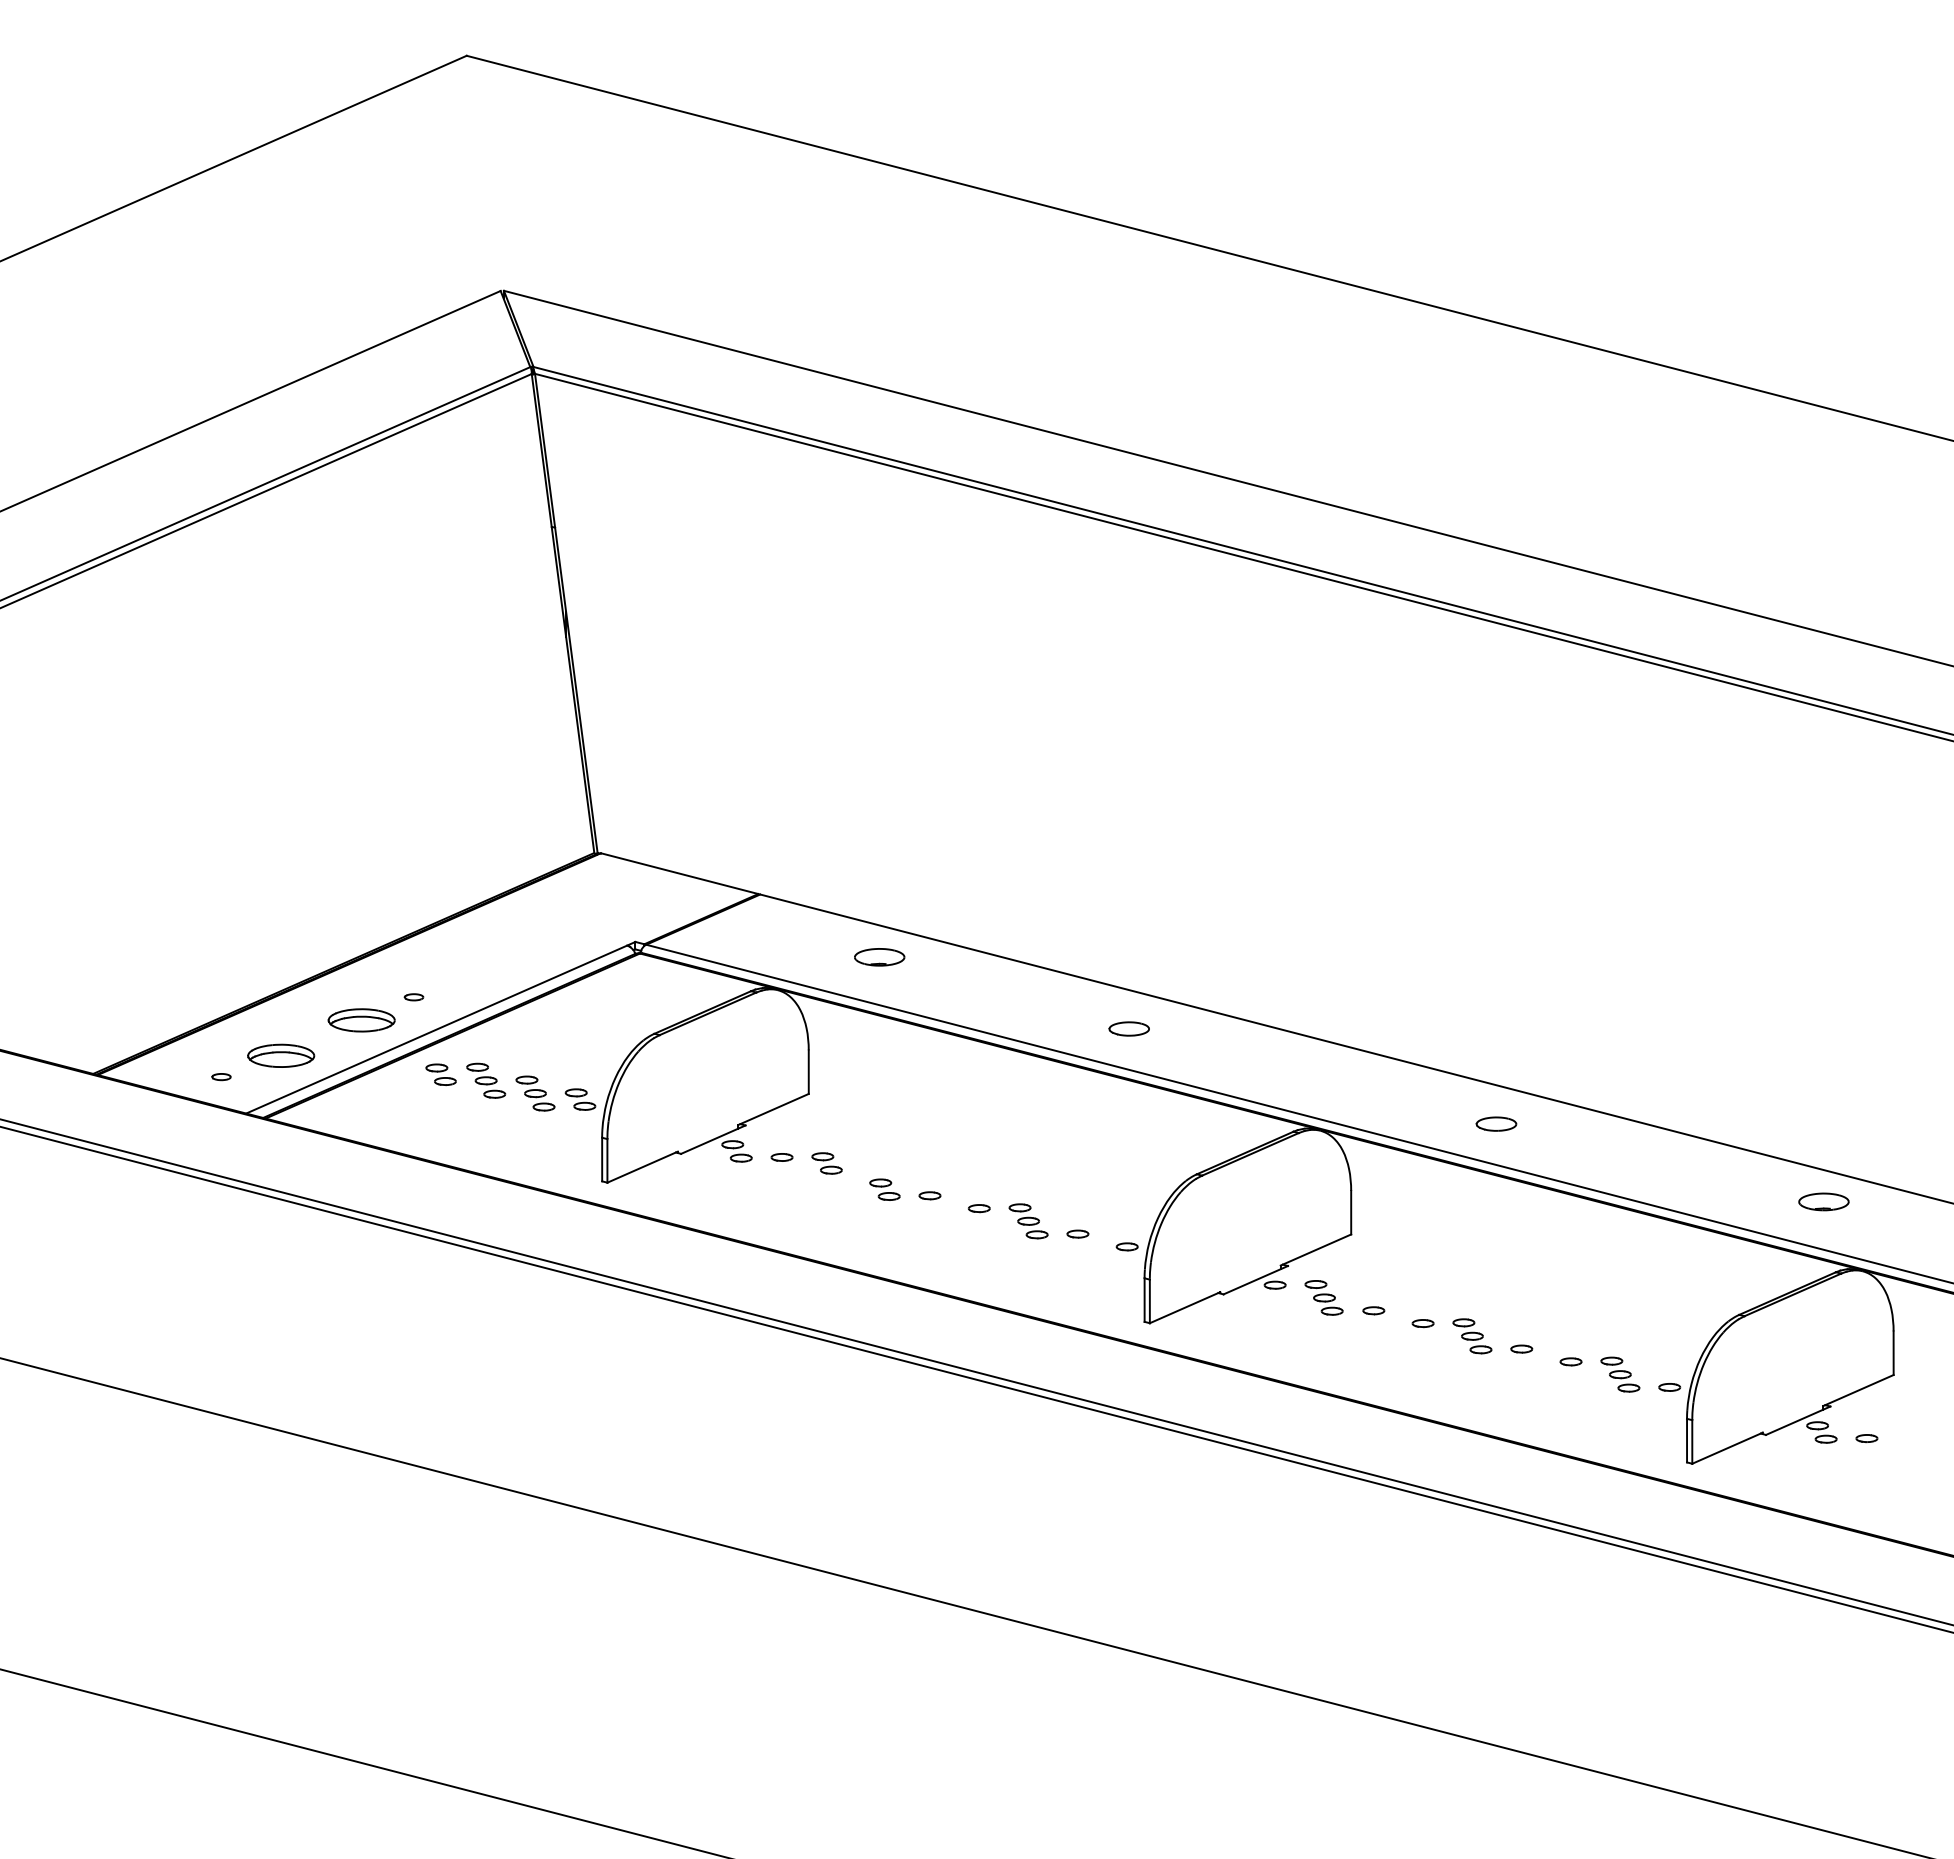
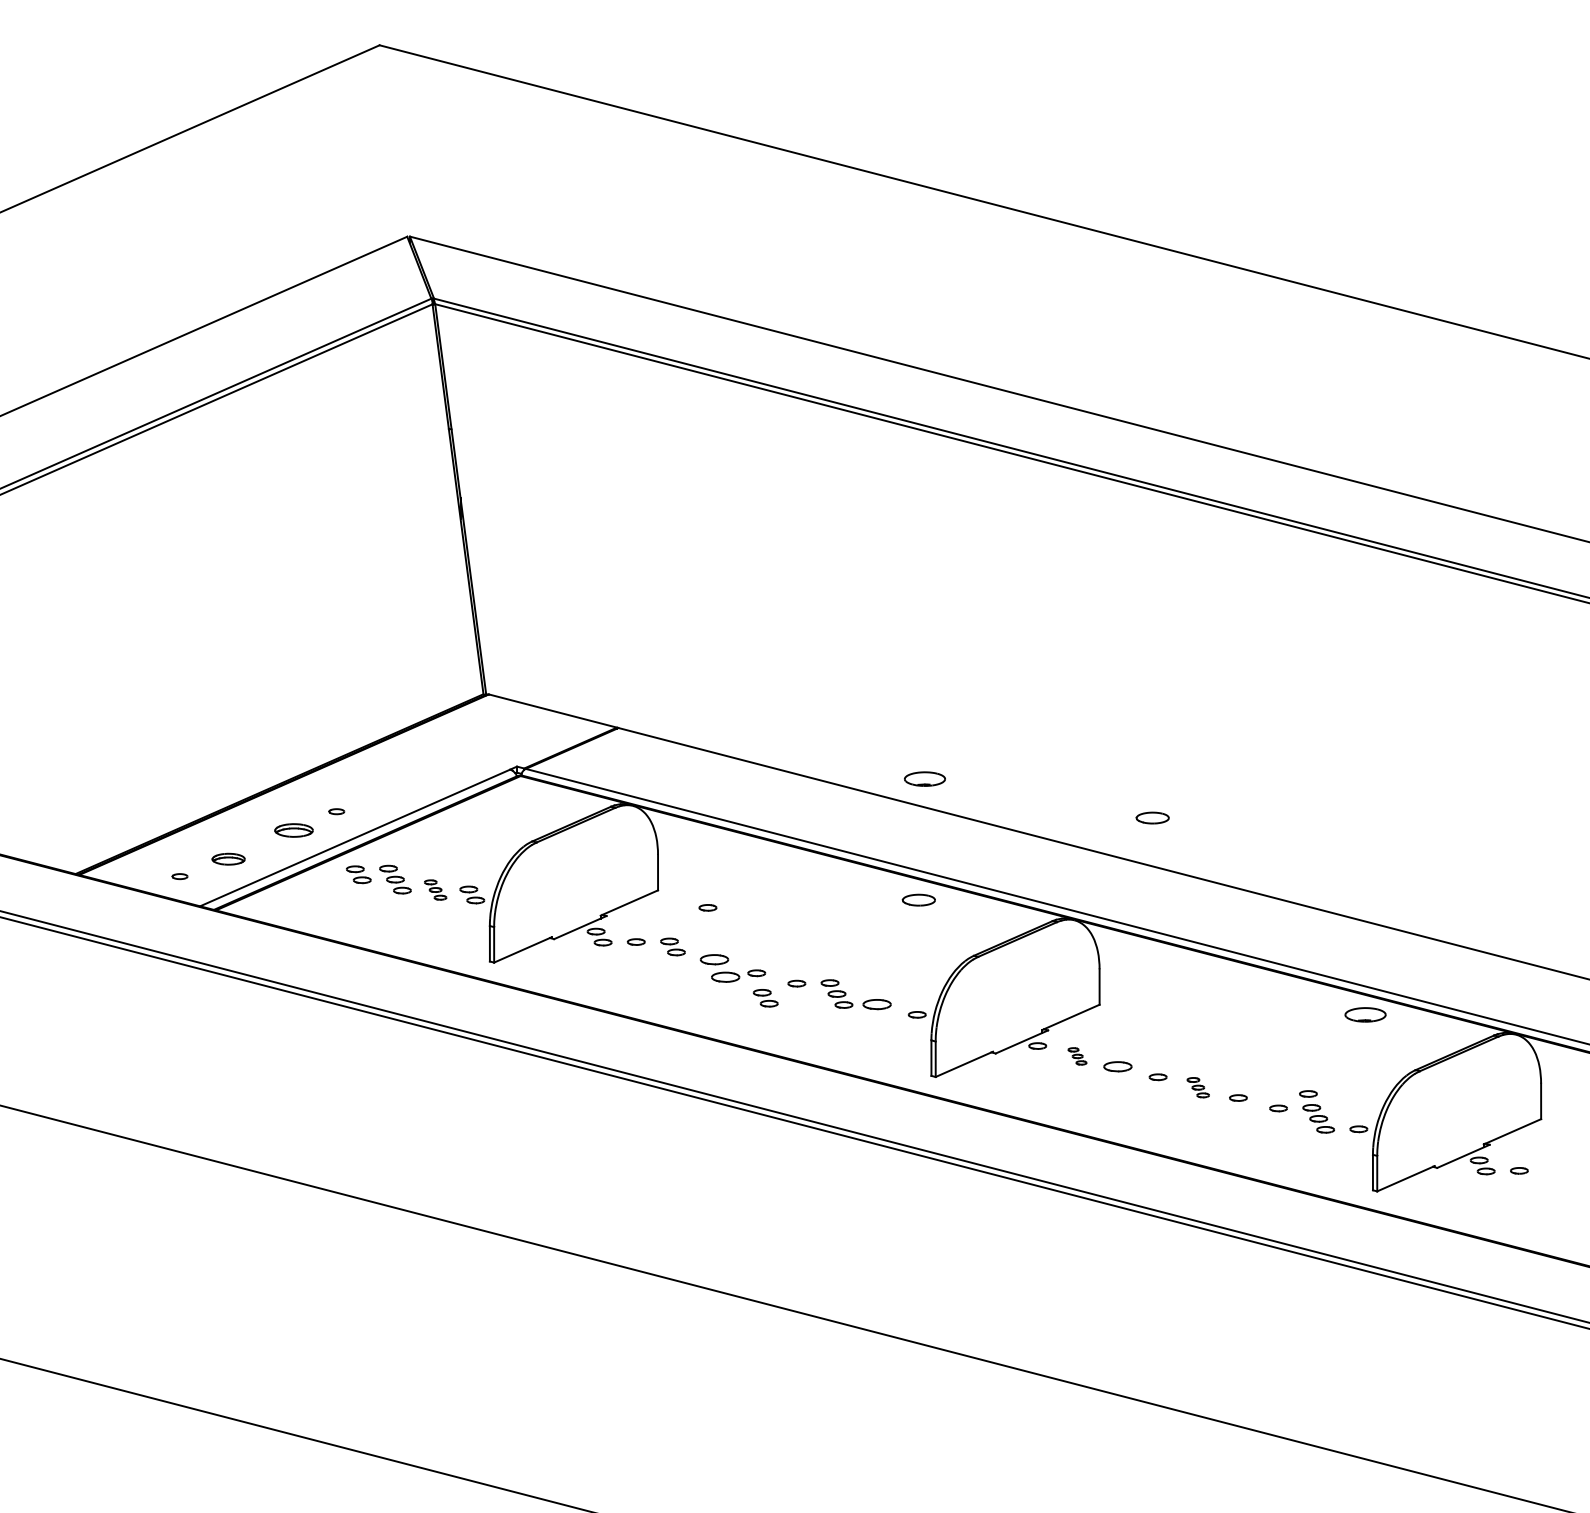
part: (879, 957) -> (924, 779), moved
part: (361, 1020) -> (293, 830), size x0.7
part: (1128, 1028) -> (918, 899), moved
part: (281, 1055) -> (228, 859), size x0.6
part: (535, 1093) -> (435, 889), size x0.7
part: (869, 1115) -> (707, 907), added
part: (1496, 1123) -> (1152, 817), moved
part: (884, 1189) -> (719, 968), size x1.6
part: (1823, 1201) -> (1365, 1014), moved
part: (940, 1226) -> (765, 998), added
part: (1077, 1233) -> (876, 1003), size x1.6
part: (1323, 1297) -> (1077, 1056), size x0.6
part: (1373, 1310) -> (1117, 1066), size x1.6
part: (1472, 1336) -> (1198, 1087), size x0.7
part: (1607, 1343) -> (1308, 1093), added

